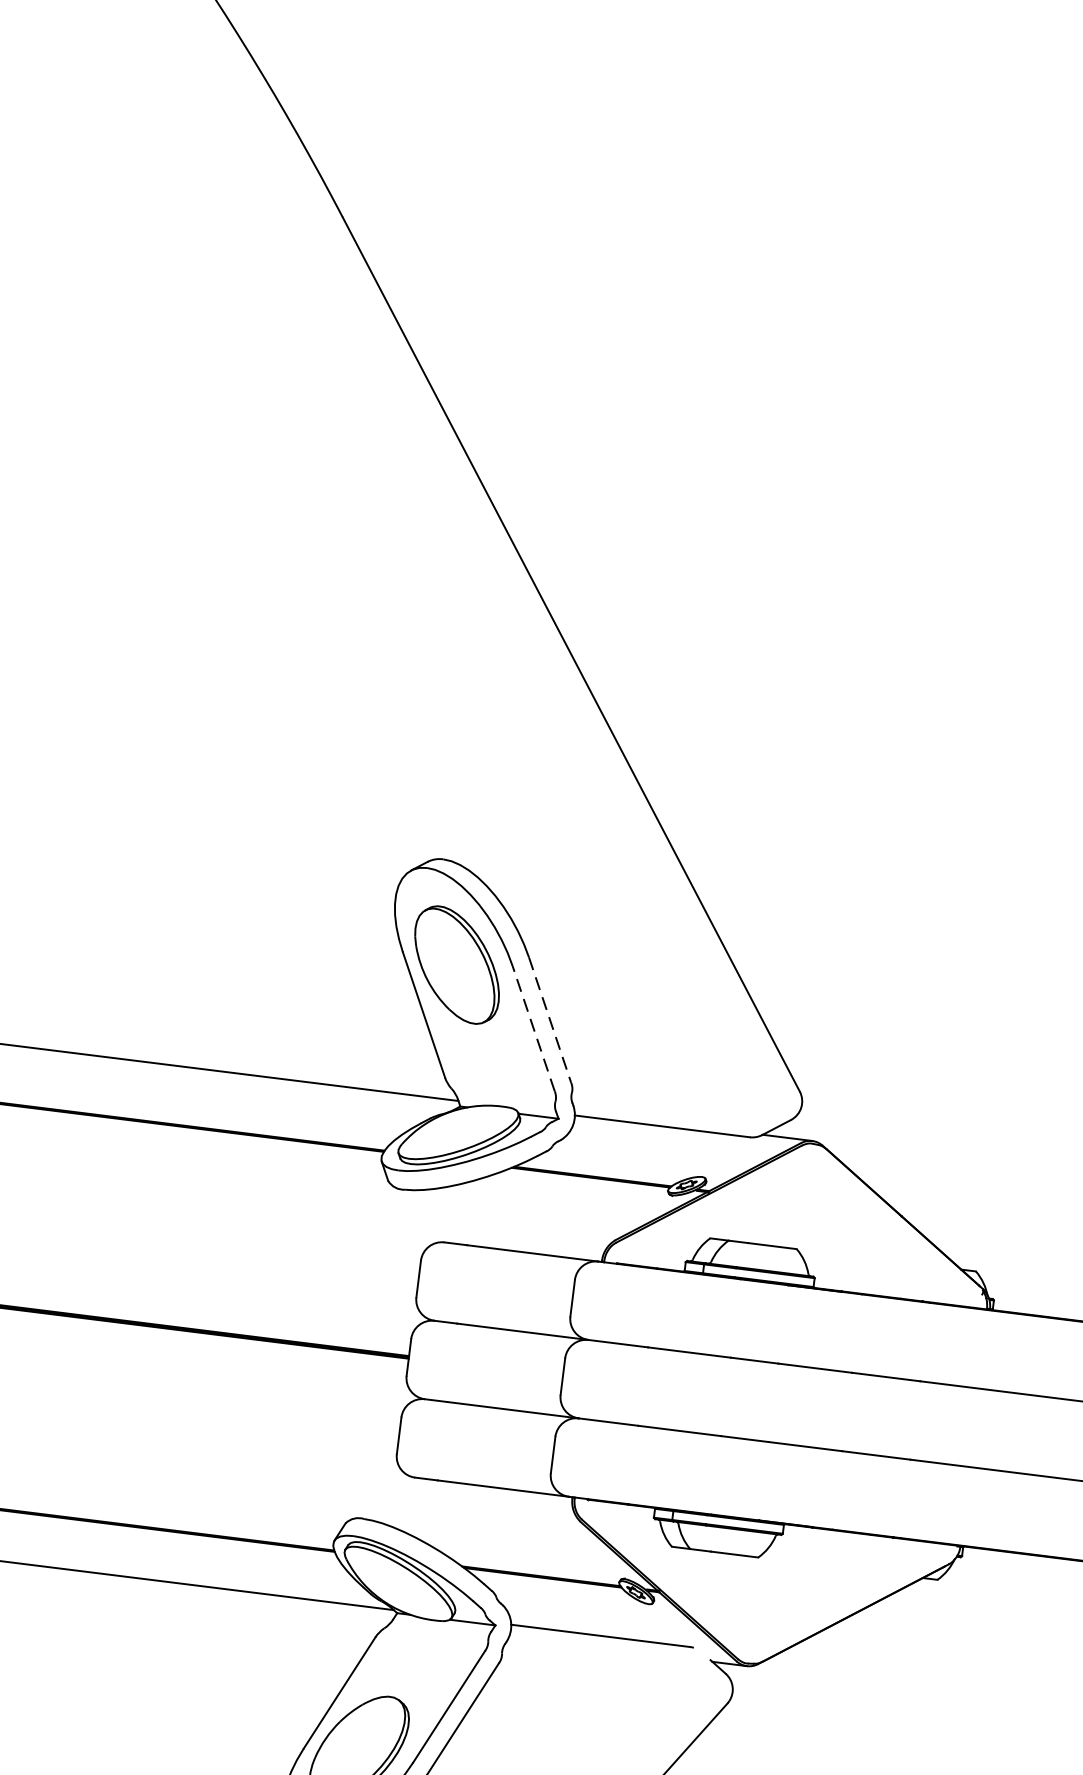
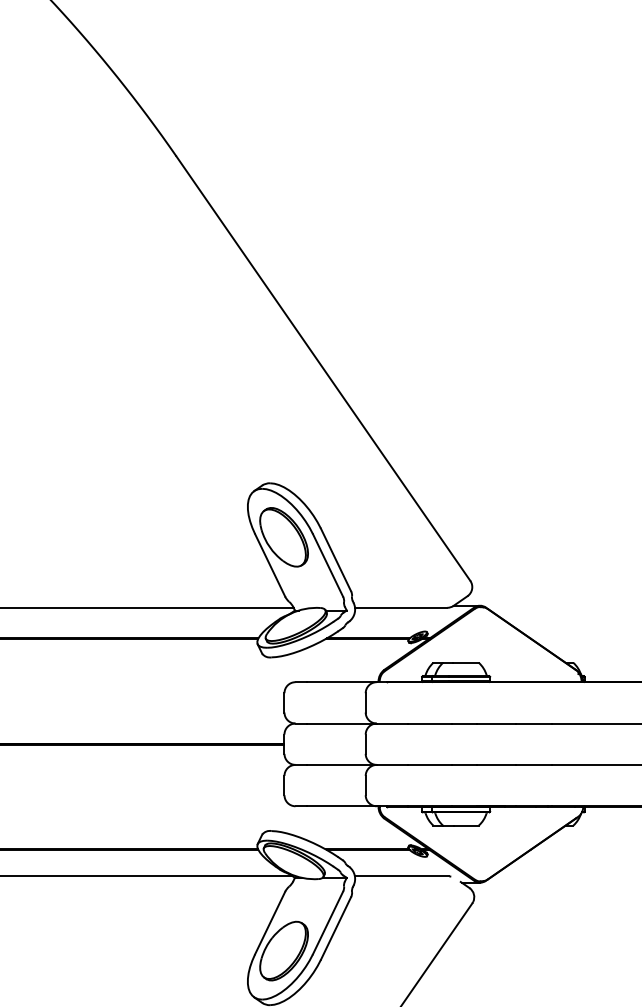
line: (549, 1019) -> (335, 559), dashed -> solid
line: (534, 1028) -> (328, 565), dashed -> solid

